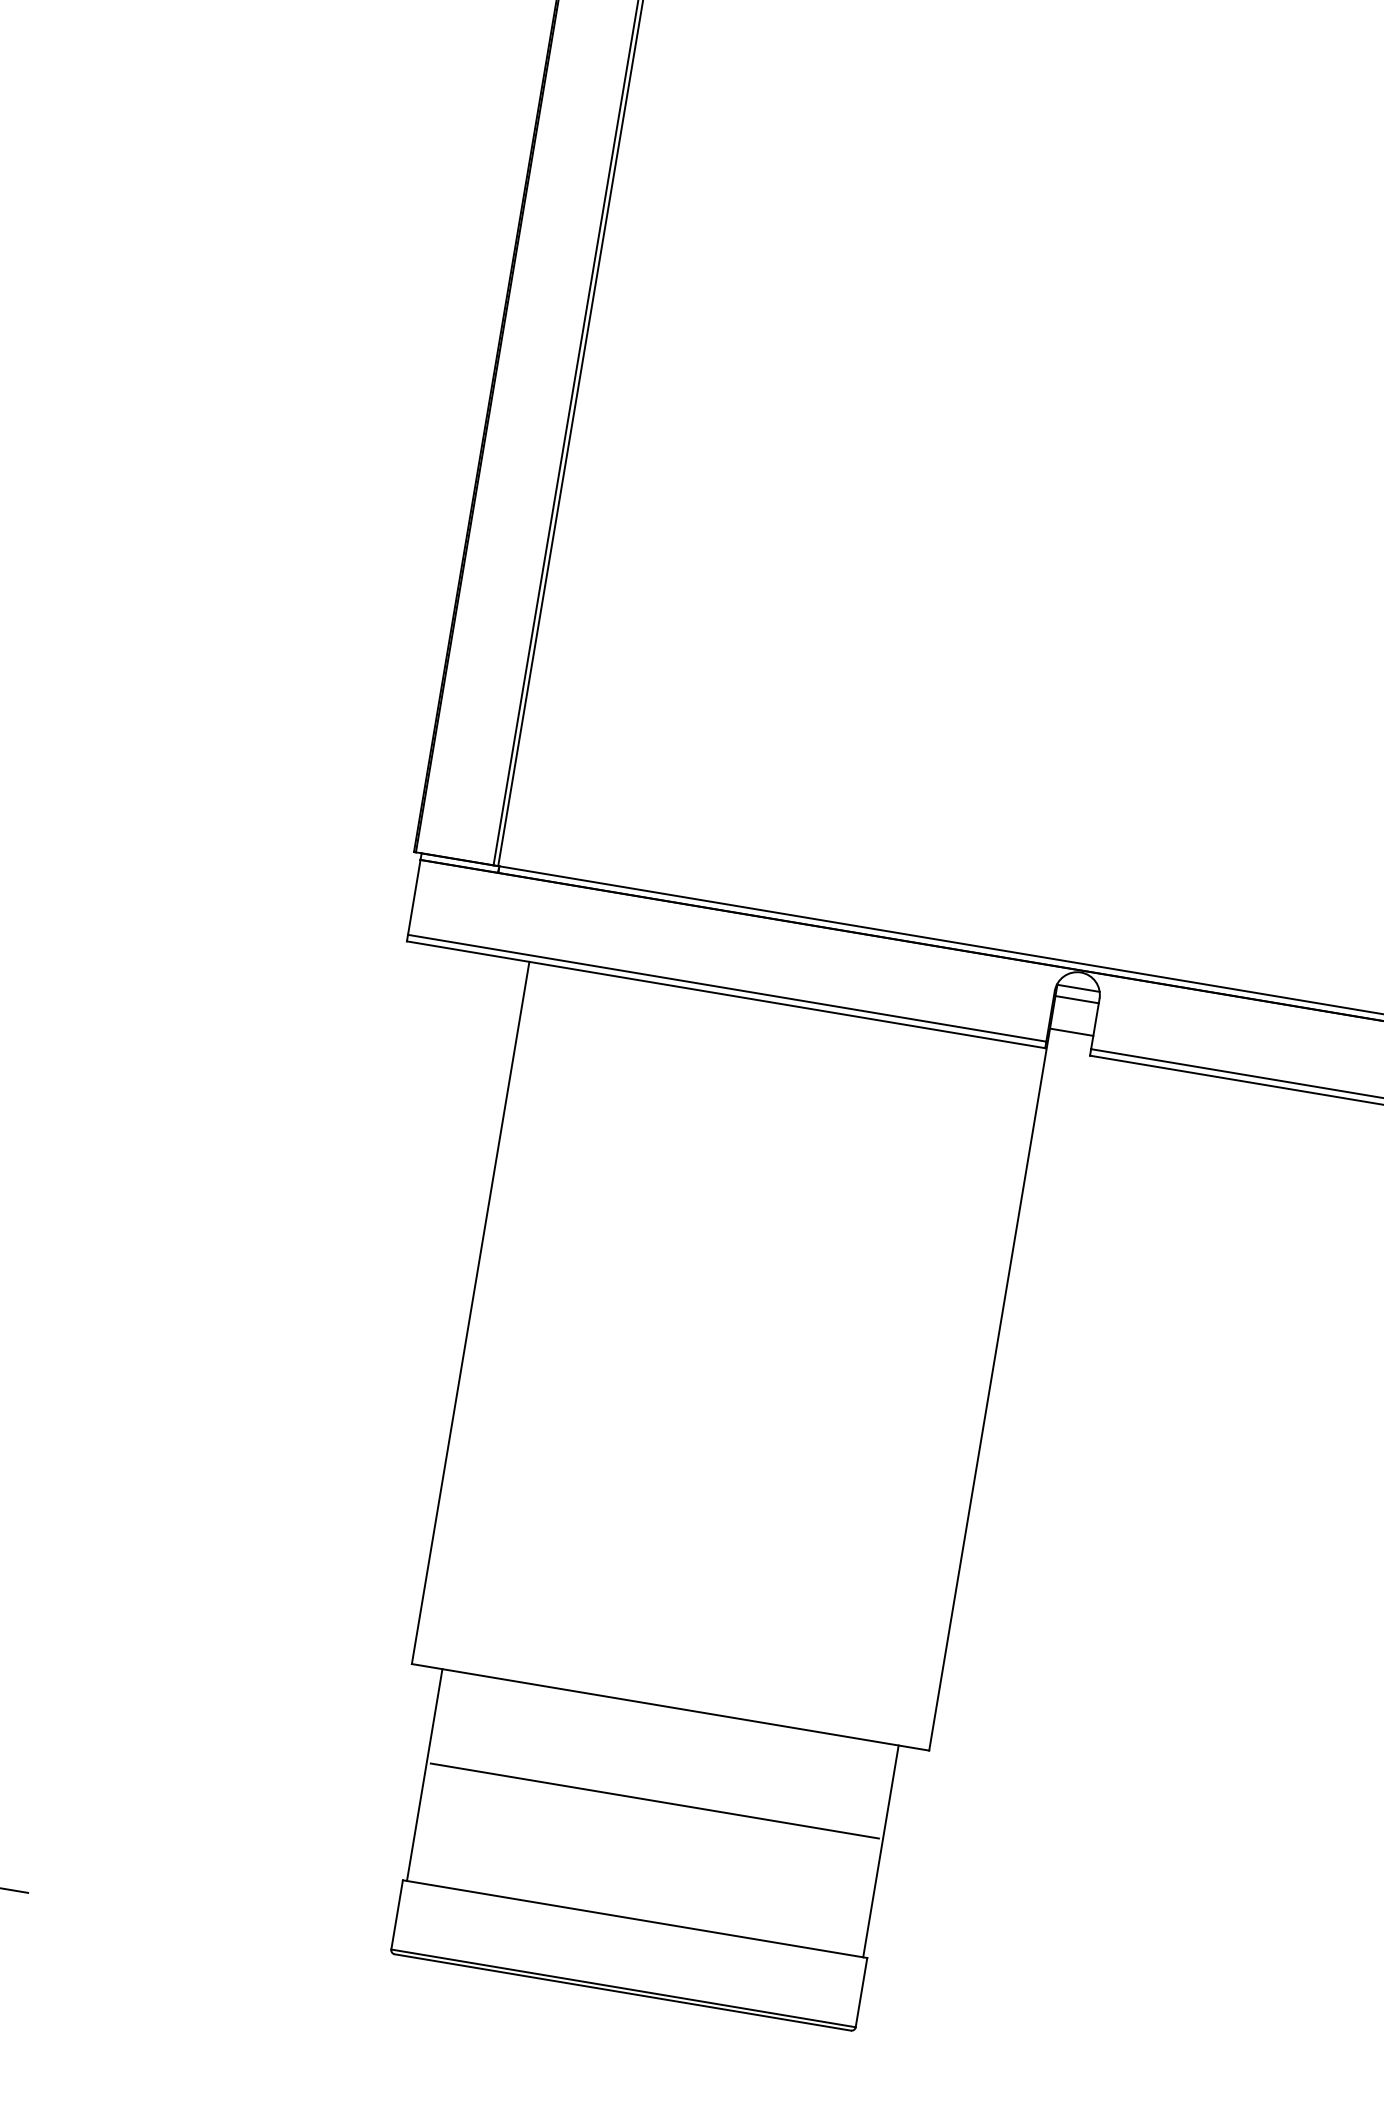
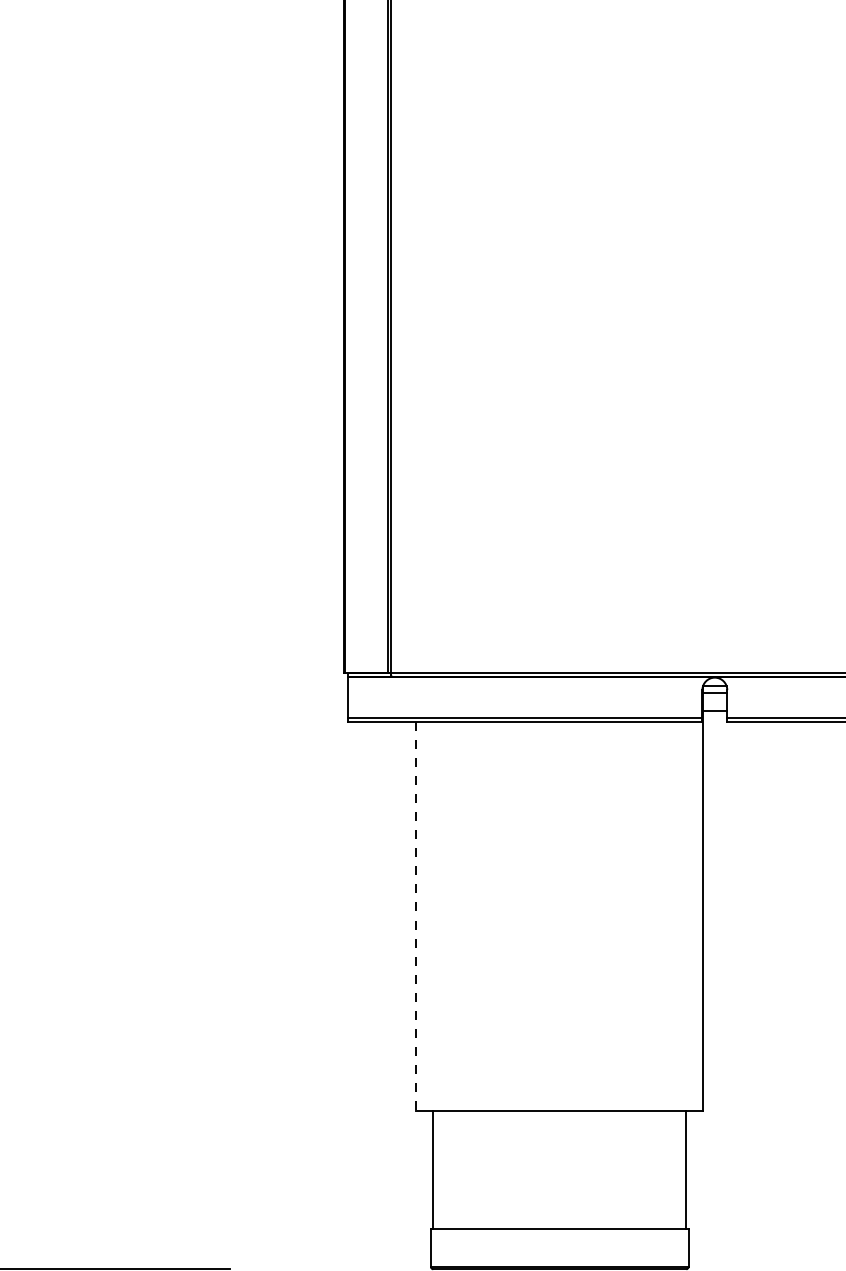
line: (470, 1313) -> (416, 916), solid -> dashed
line: (654, 1801) -> (559, 1163), removed

